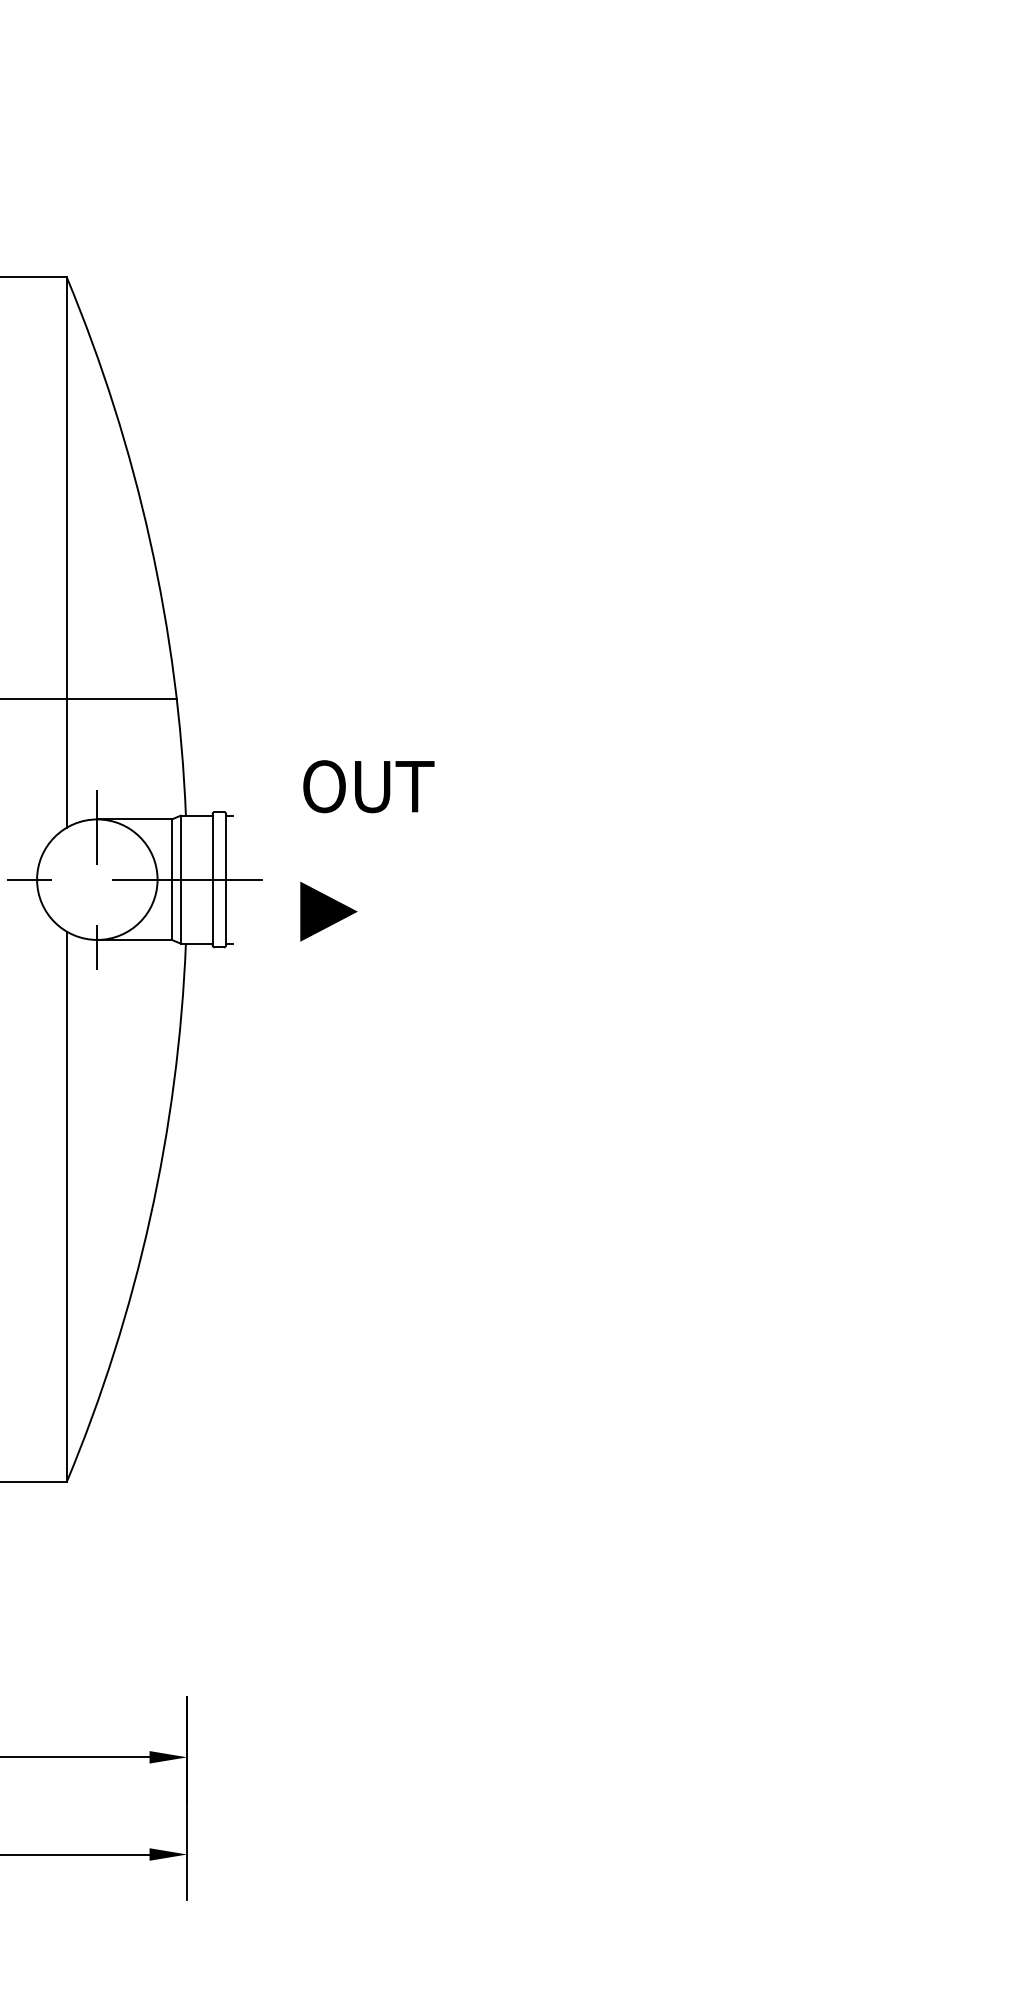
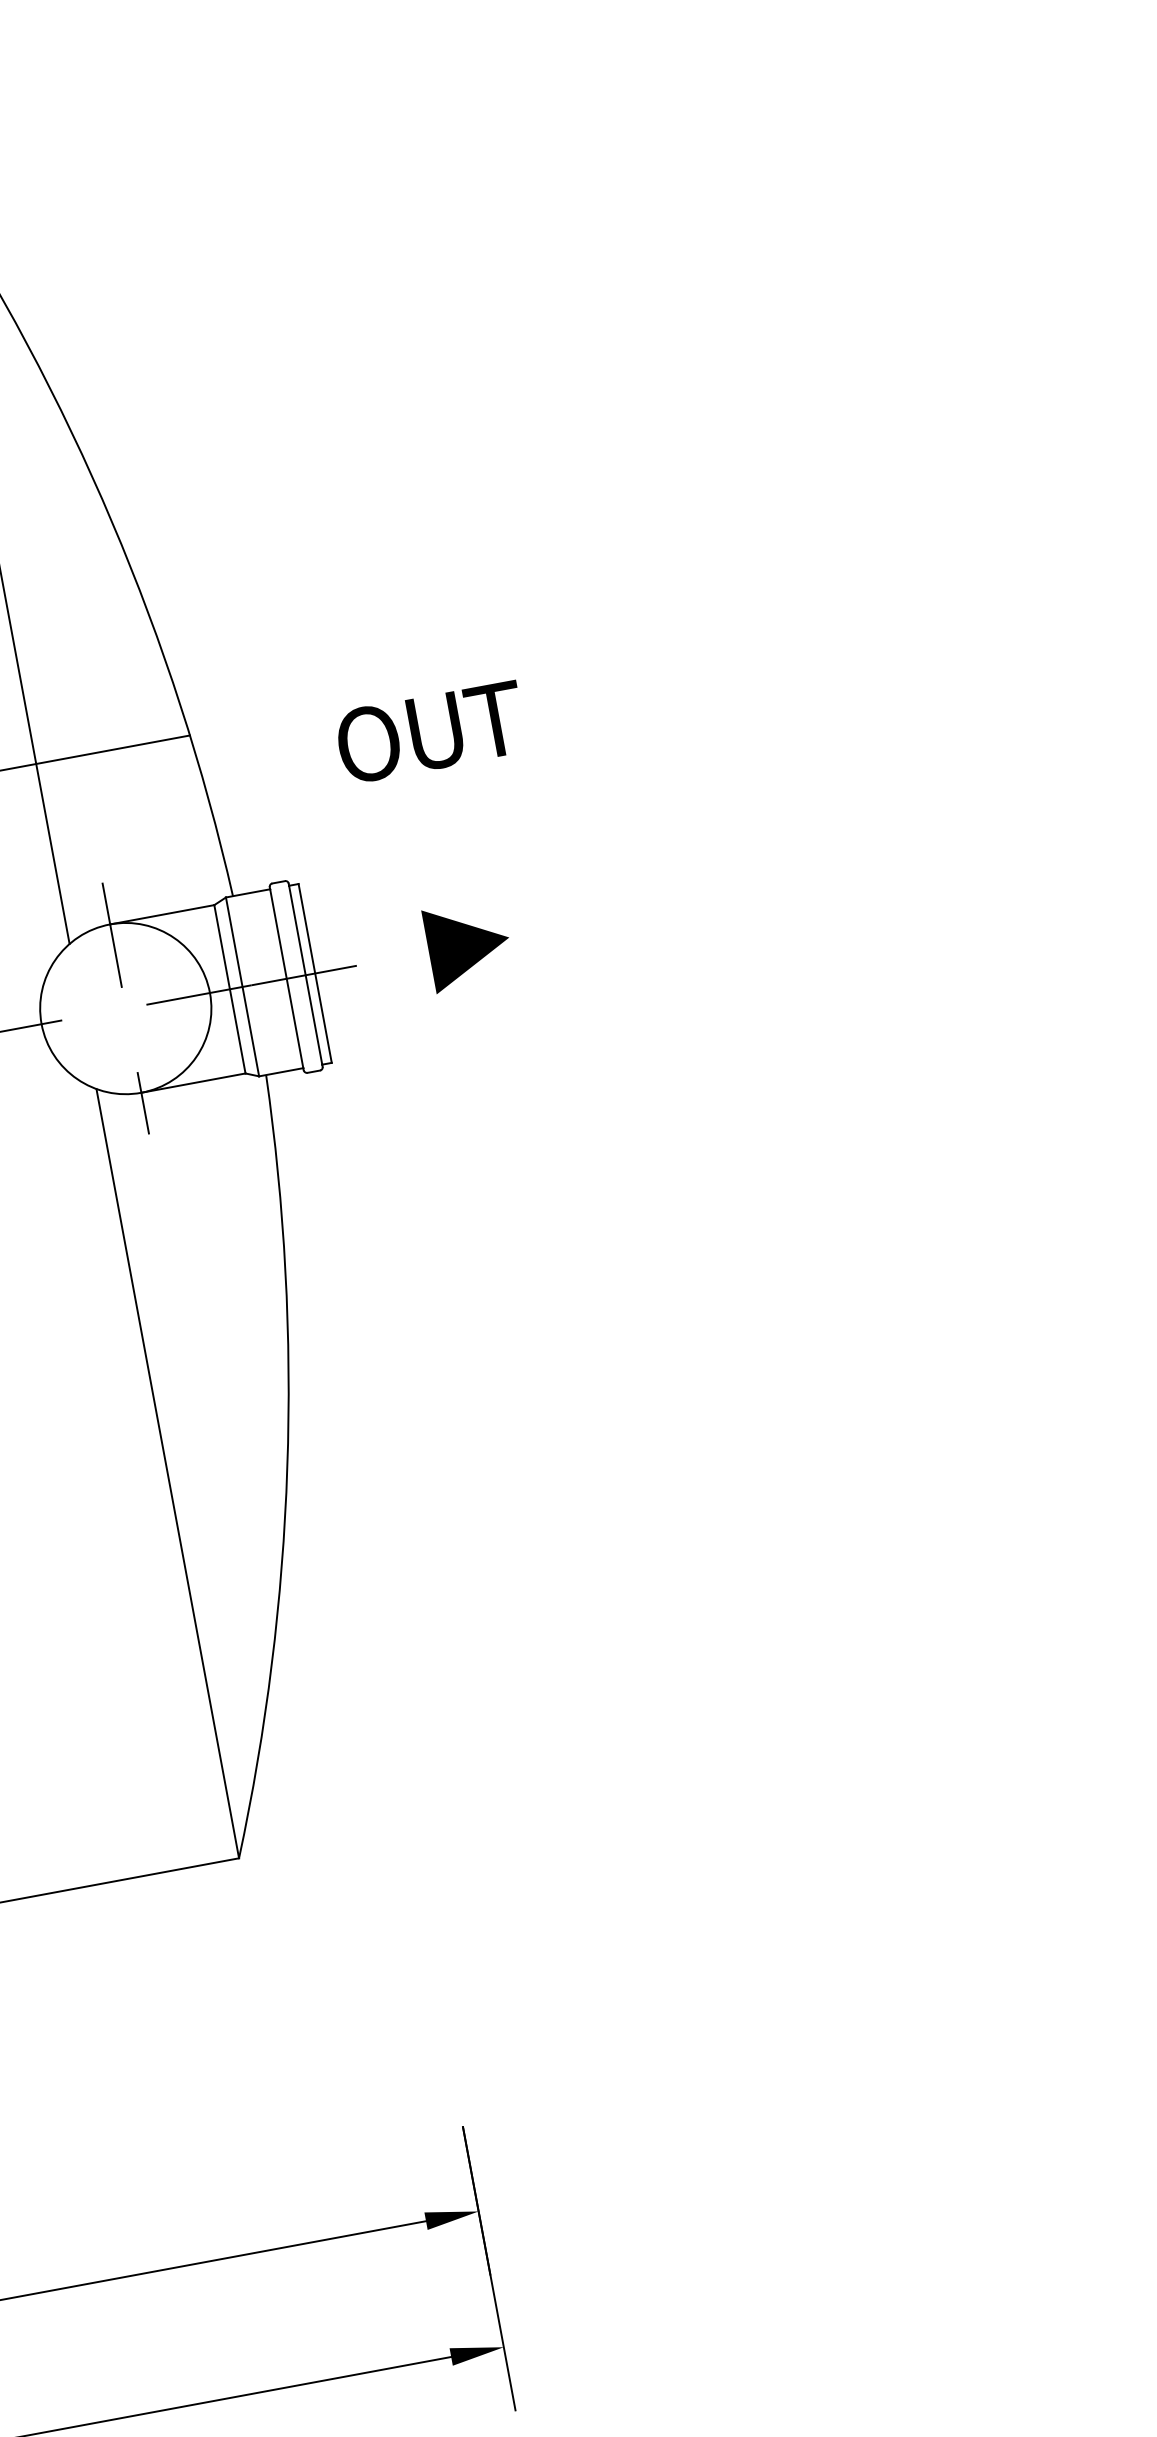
text: (368, 786) -> (430, 732), moved
line: (232, 879) -> (314, 973), added
line: (328, 911) -> (468, 944), moved

